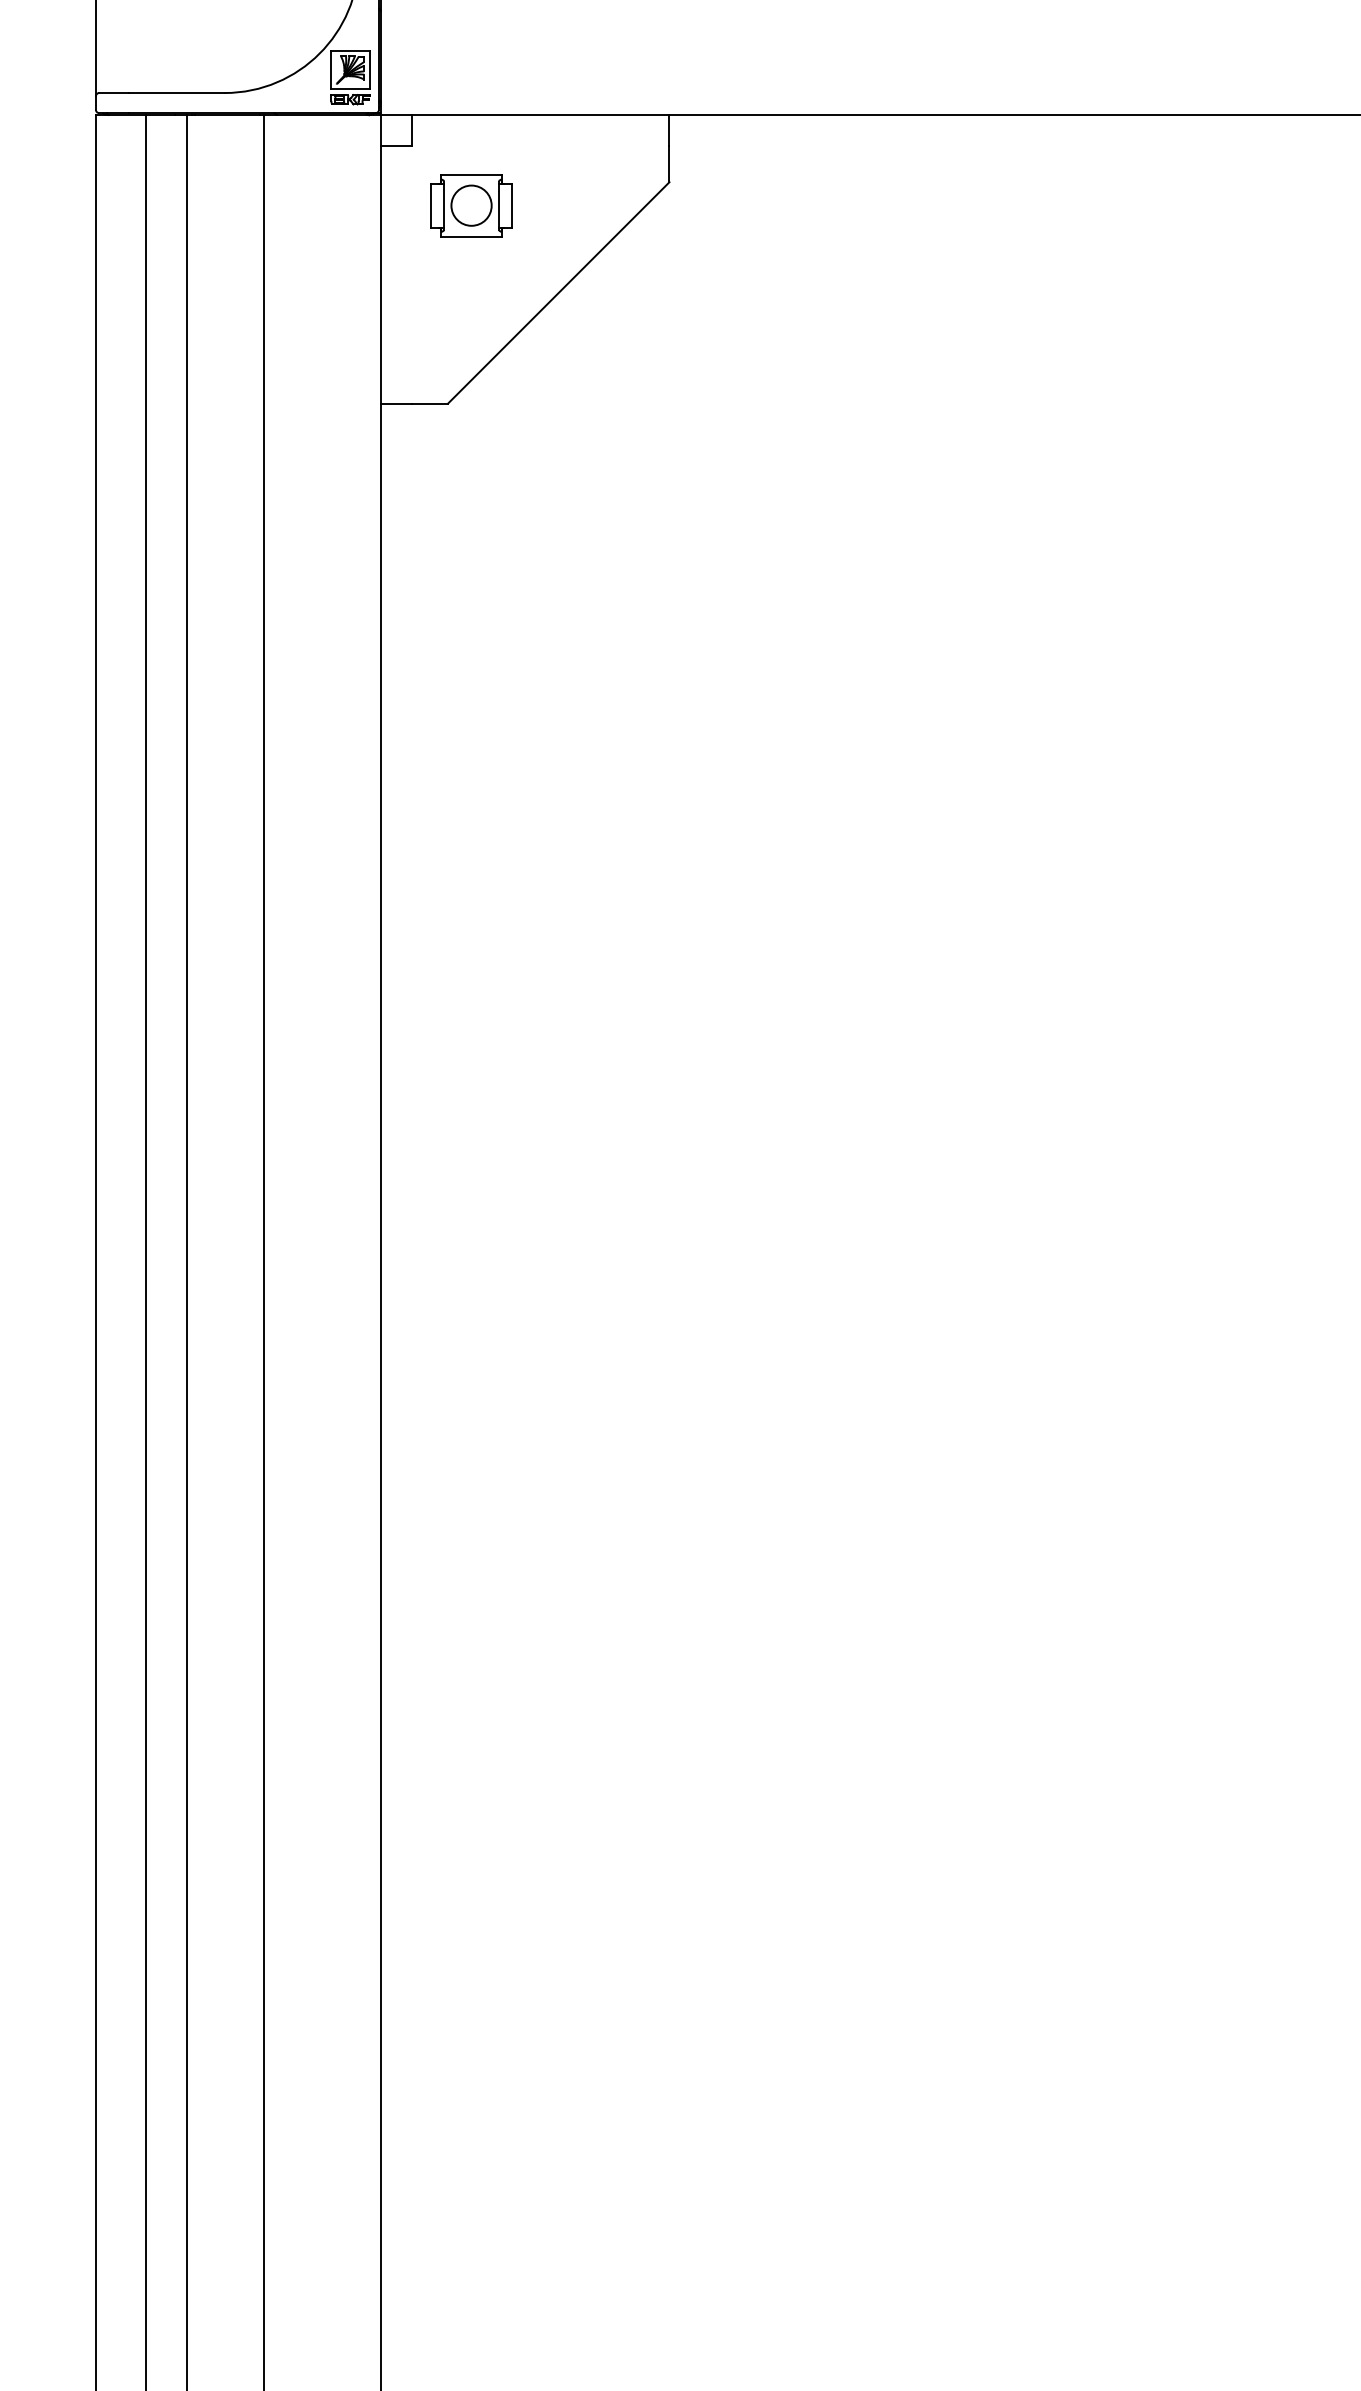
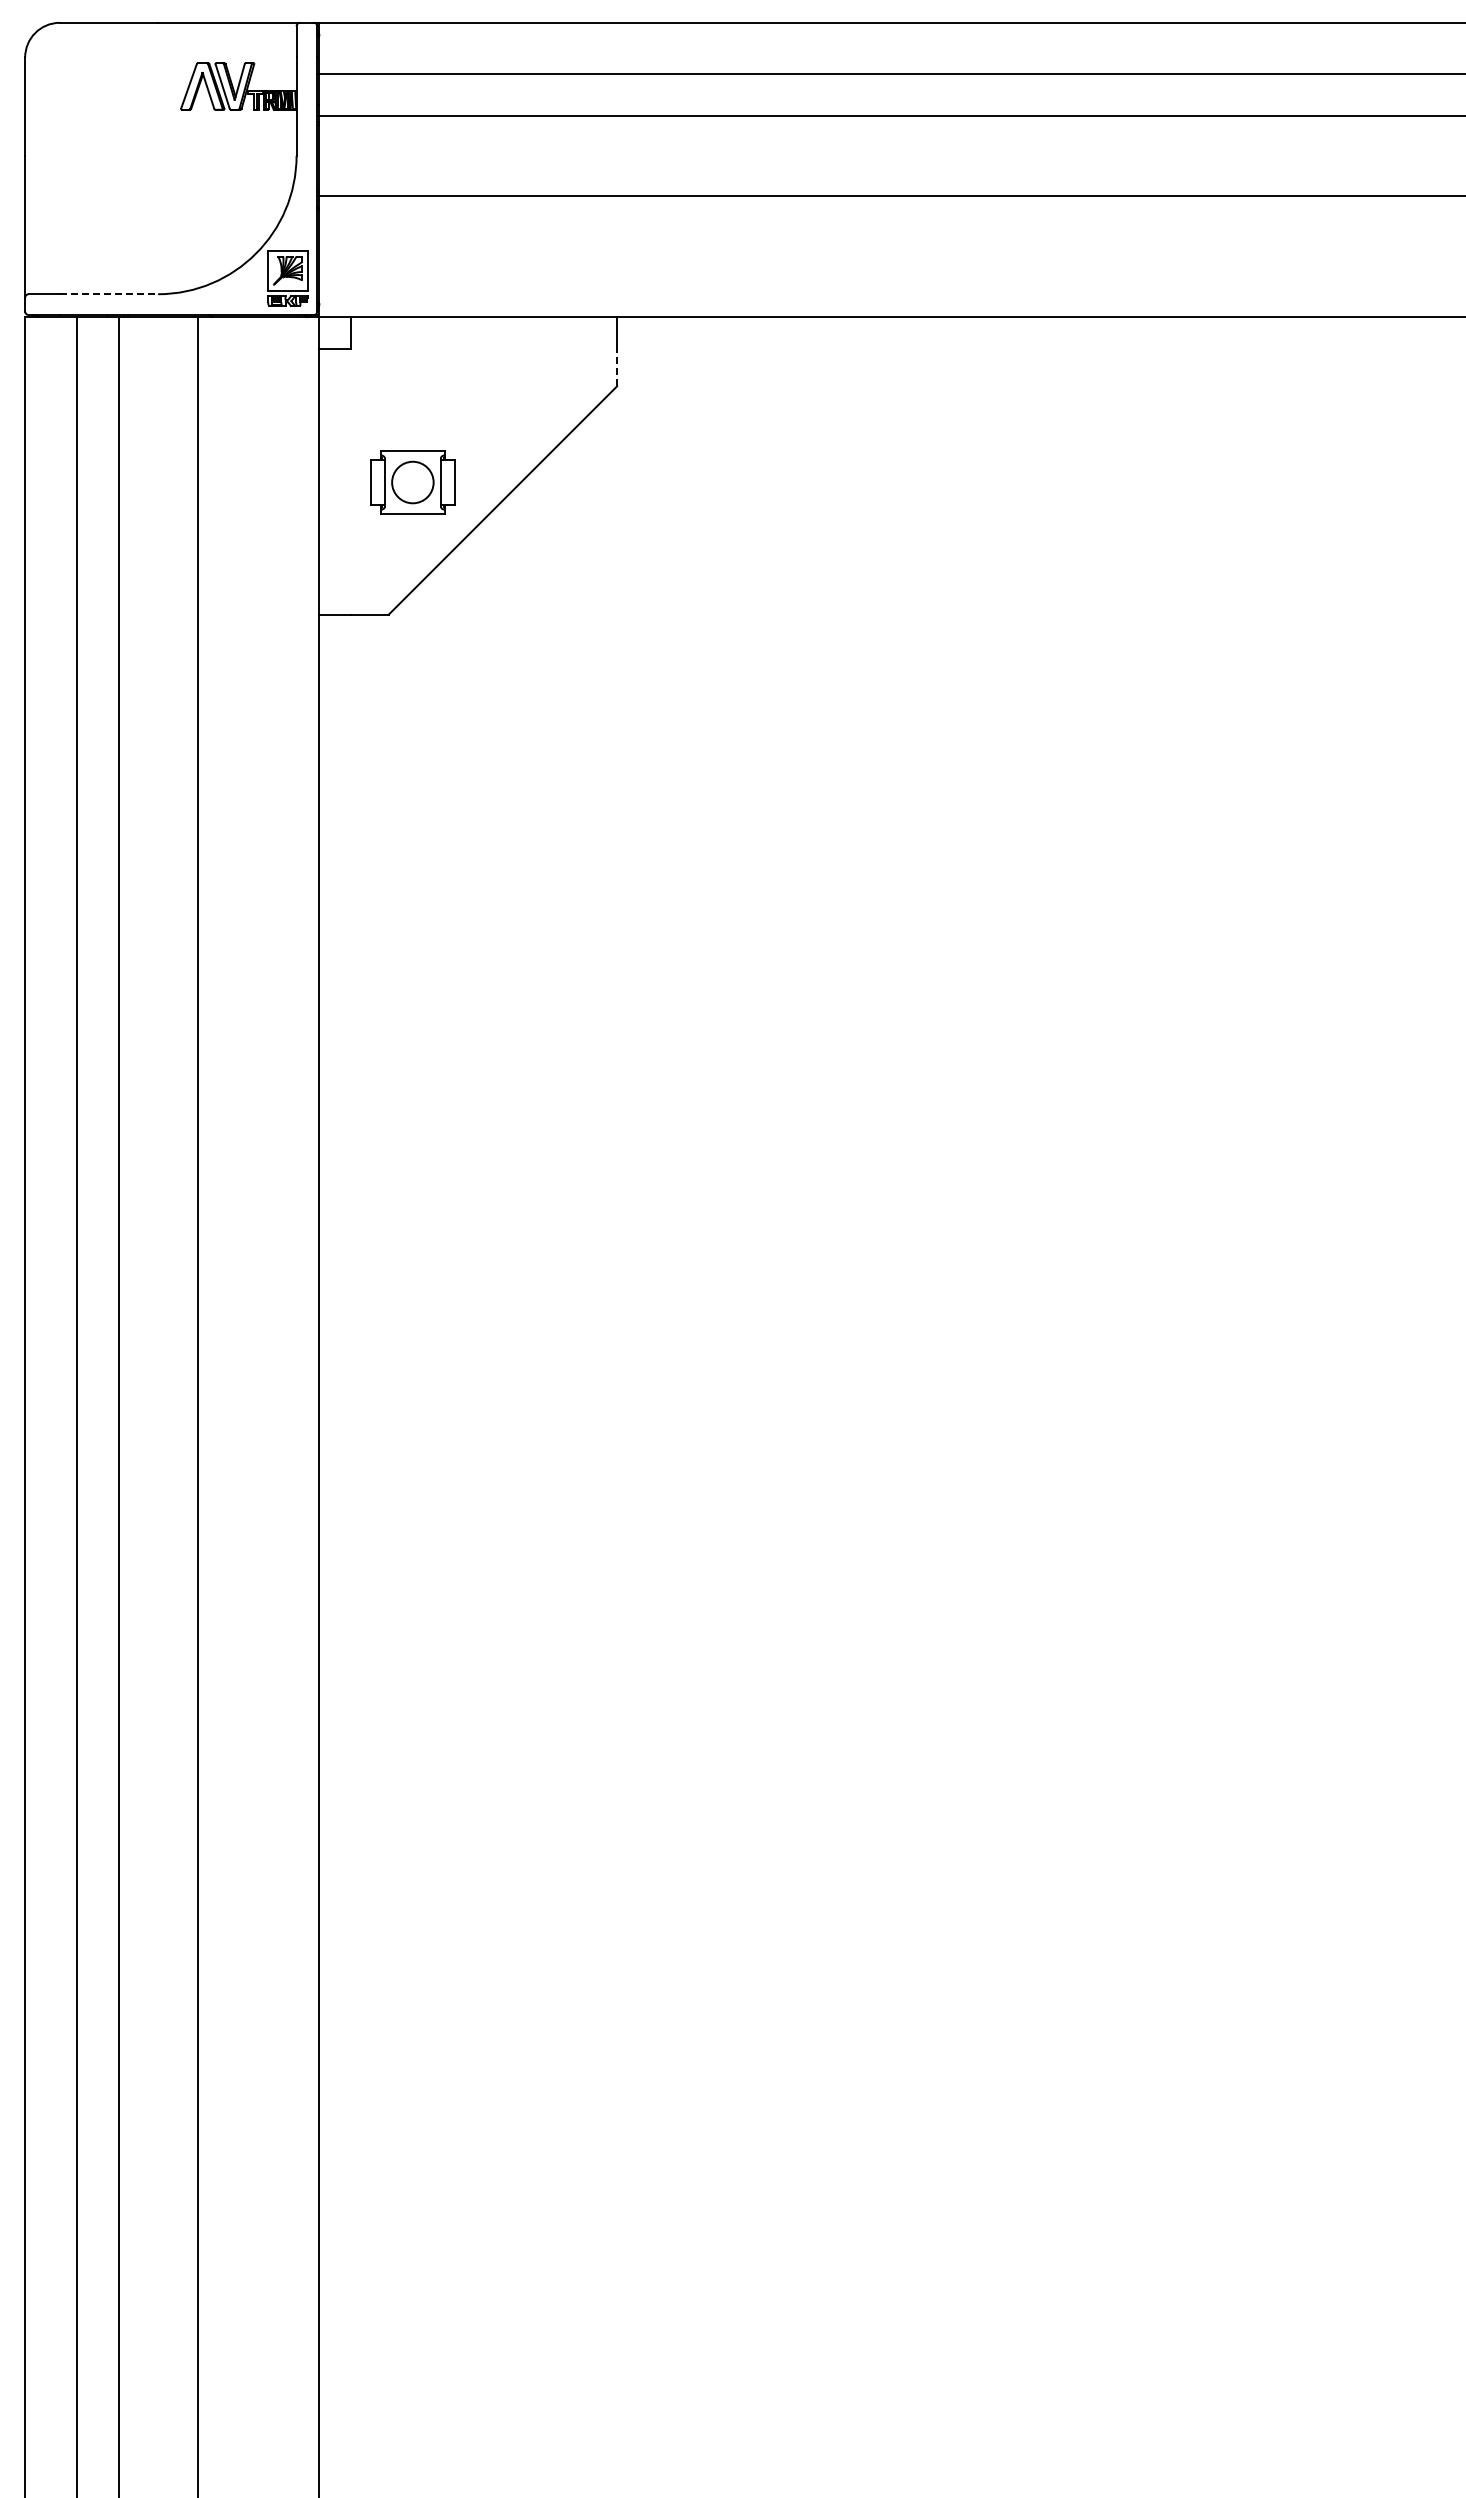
line: (177, 93) -> (109, 294), solid -> dashed
line: (669, 164) -> (617, 367), solid -> dashed
part: (471, 205) -> (412, 482), moved

